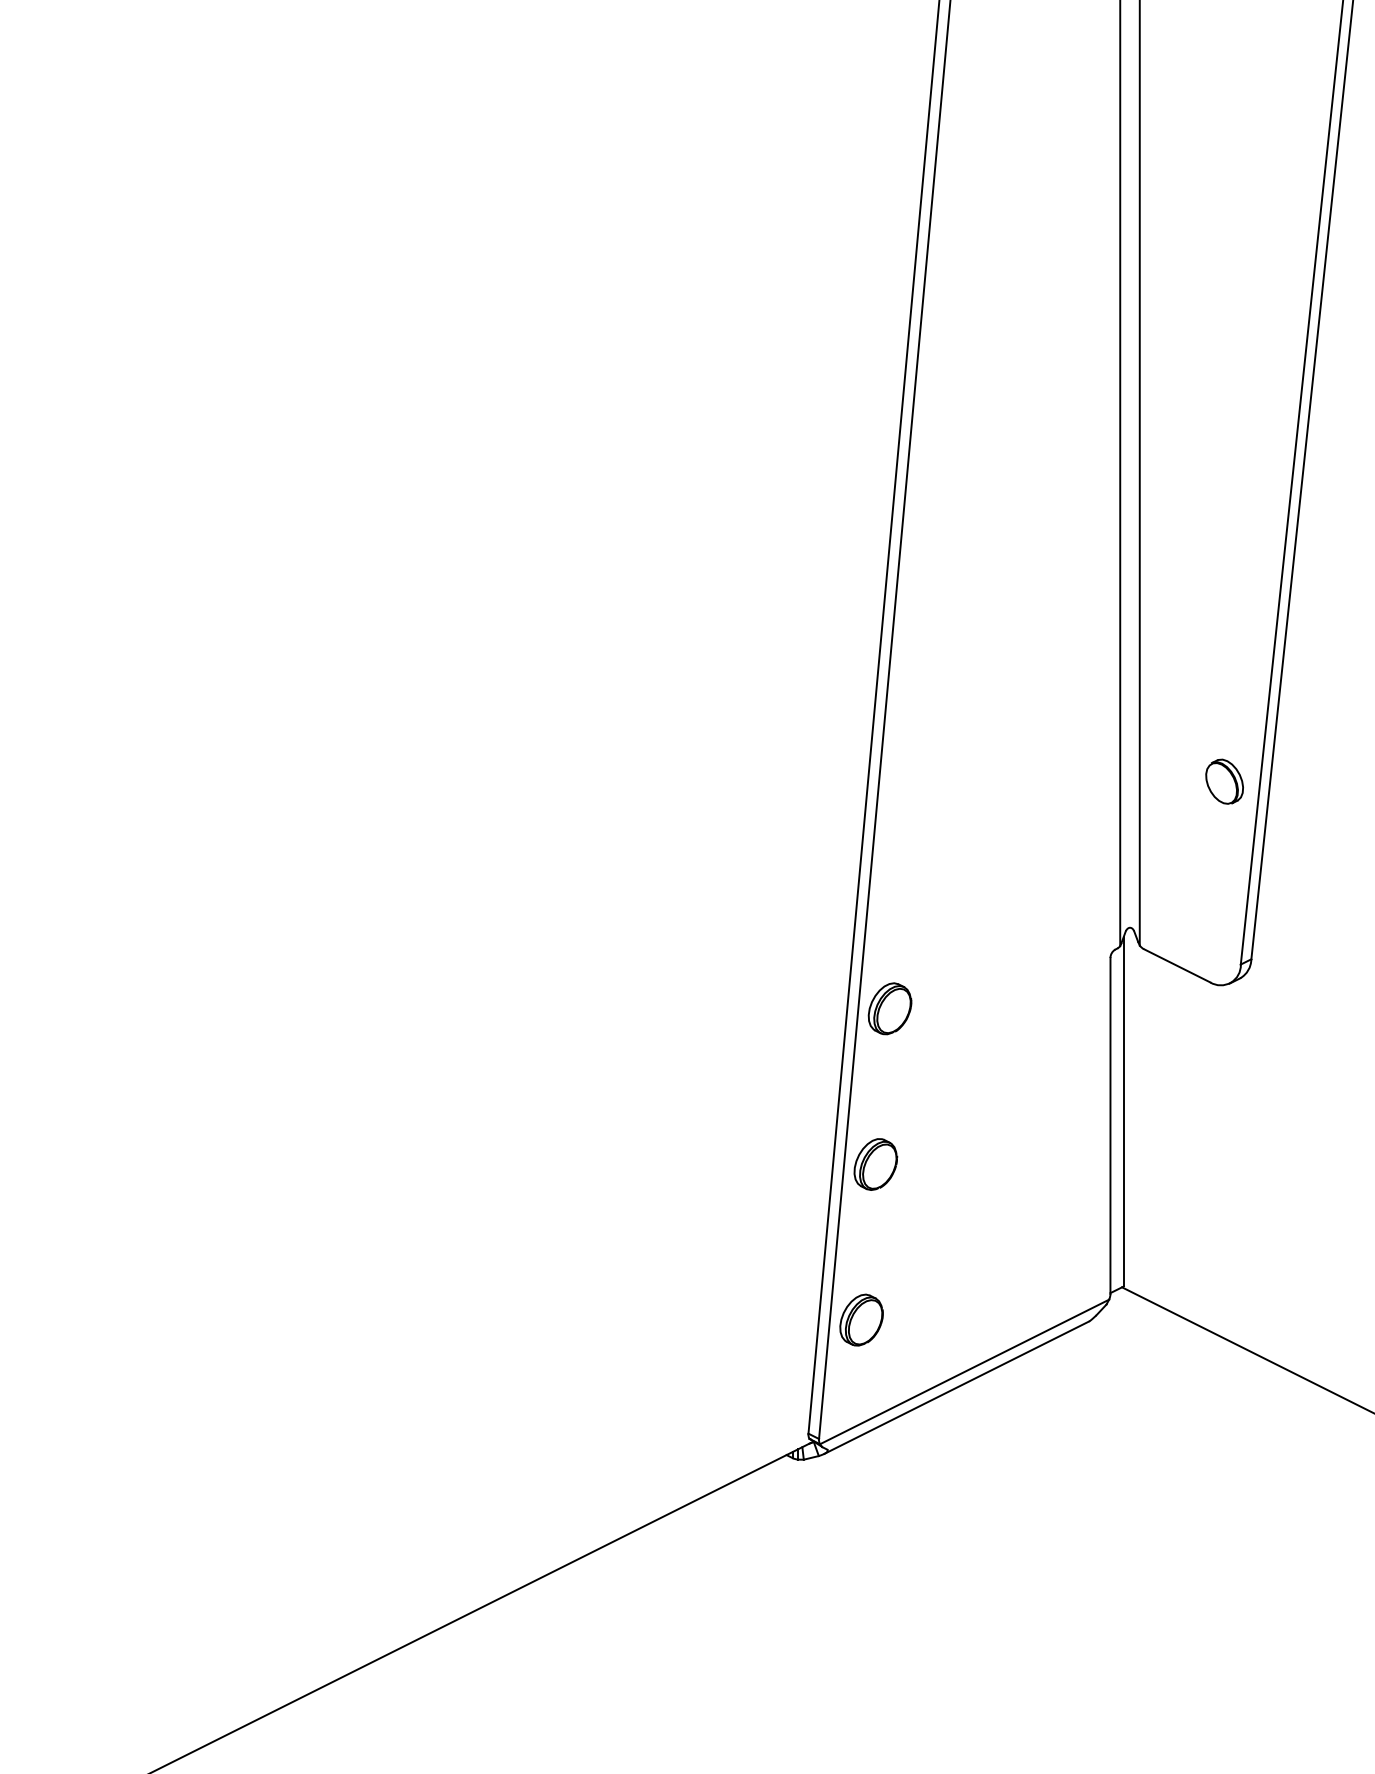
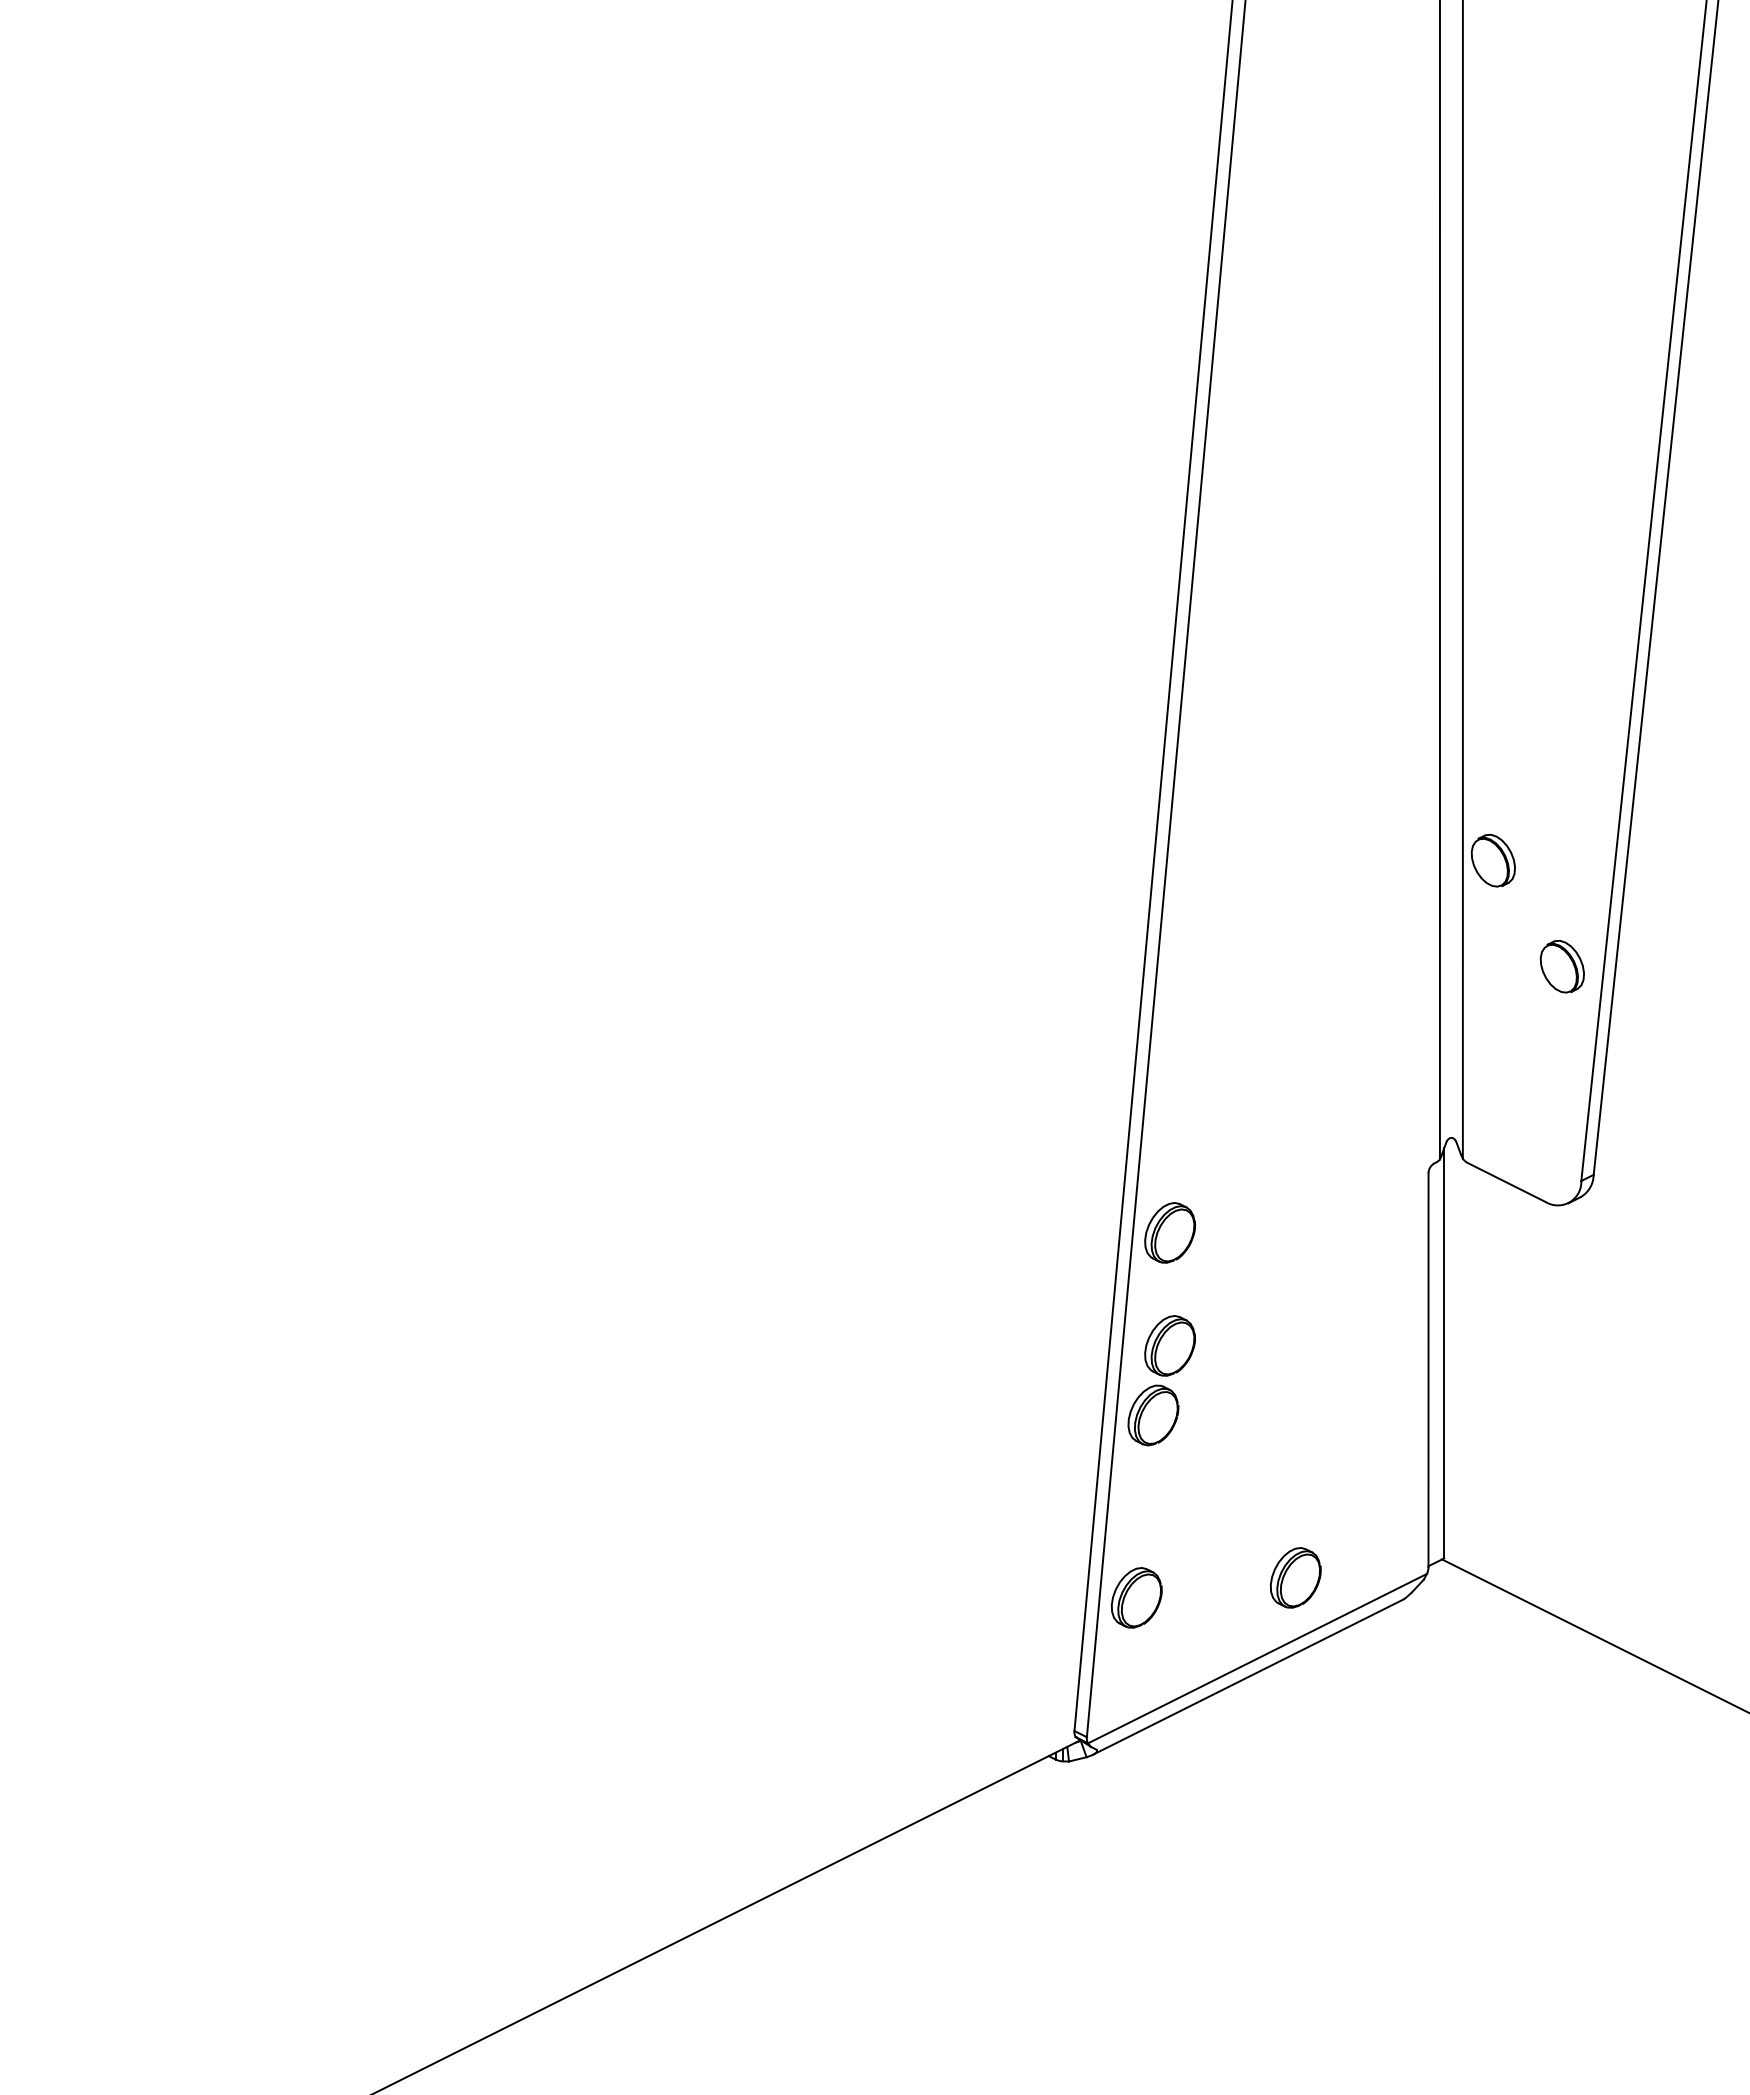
part: (1165, 691) -> (1492, 860), added
part: (889, 1104) -> (1169, 1345), added
part: (997, 1302) -> (1295, 1577), added

